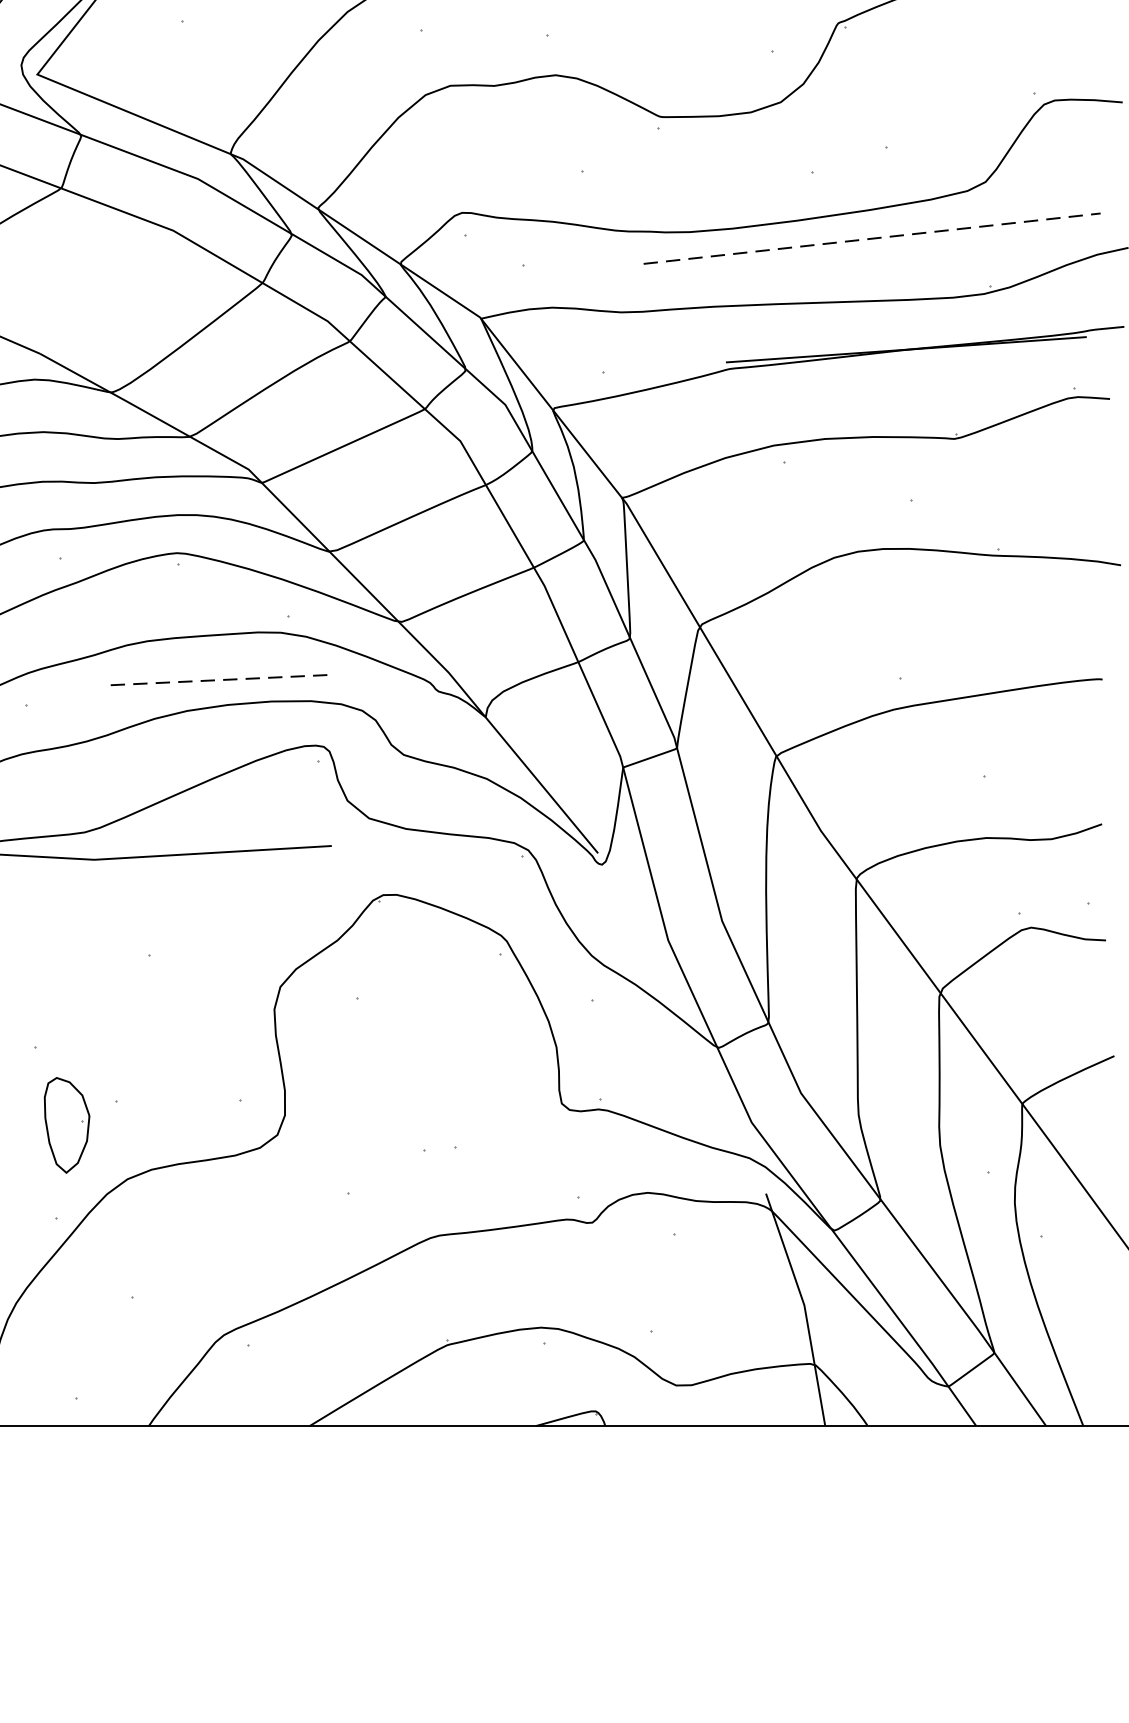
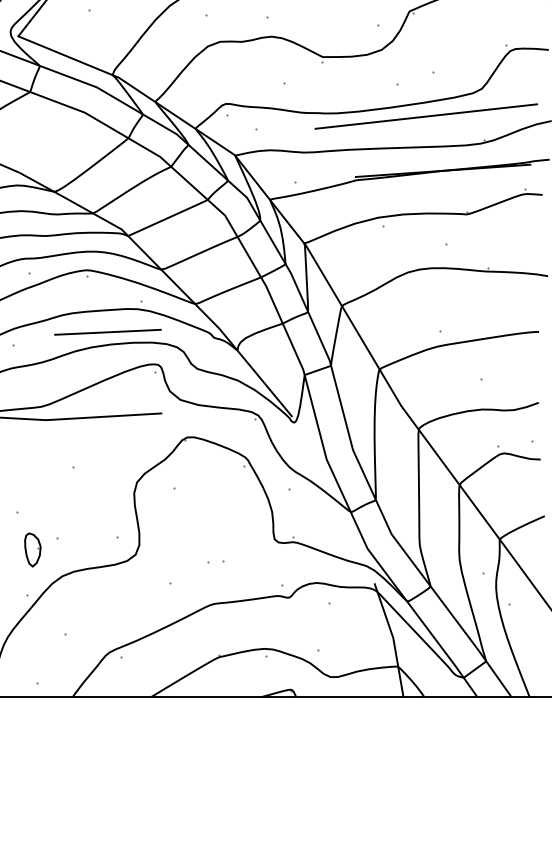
line: (872, 238) -> (426, 116), dashed -> solid
line: (219, 680) -> (107, 332), dashed -> solid
part: (66, 1124) -> (32, 549), size x0.71

